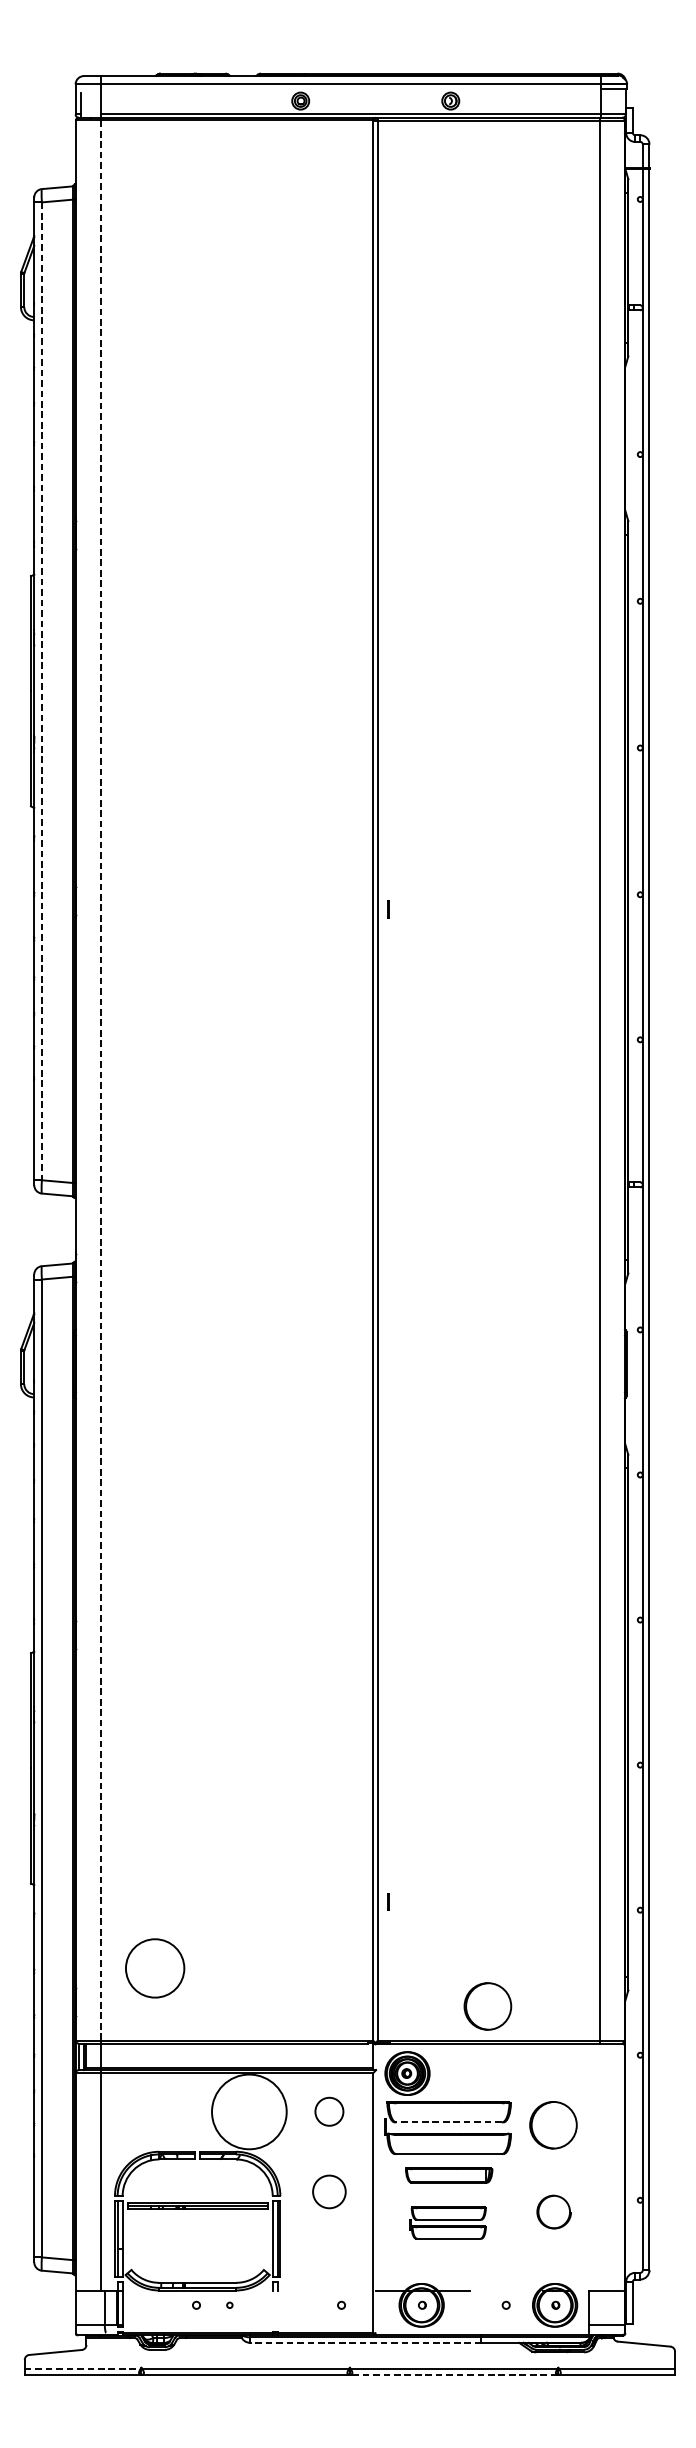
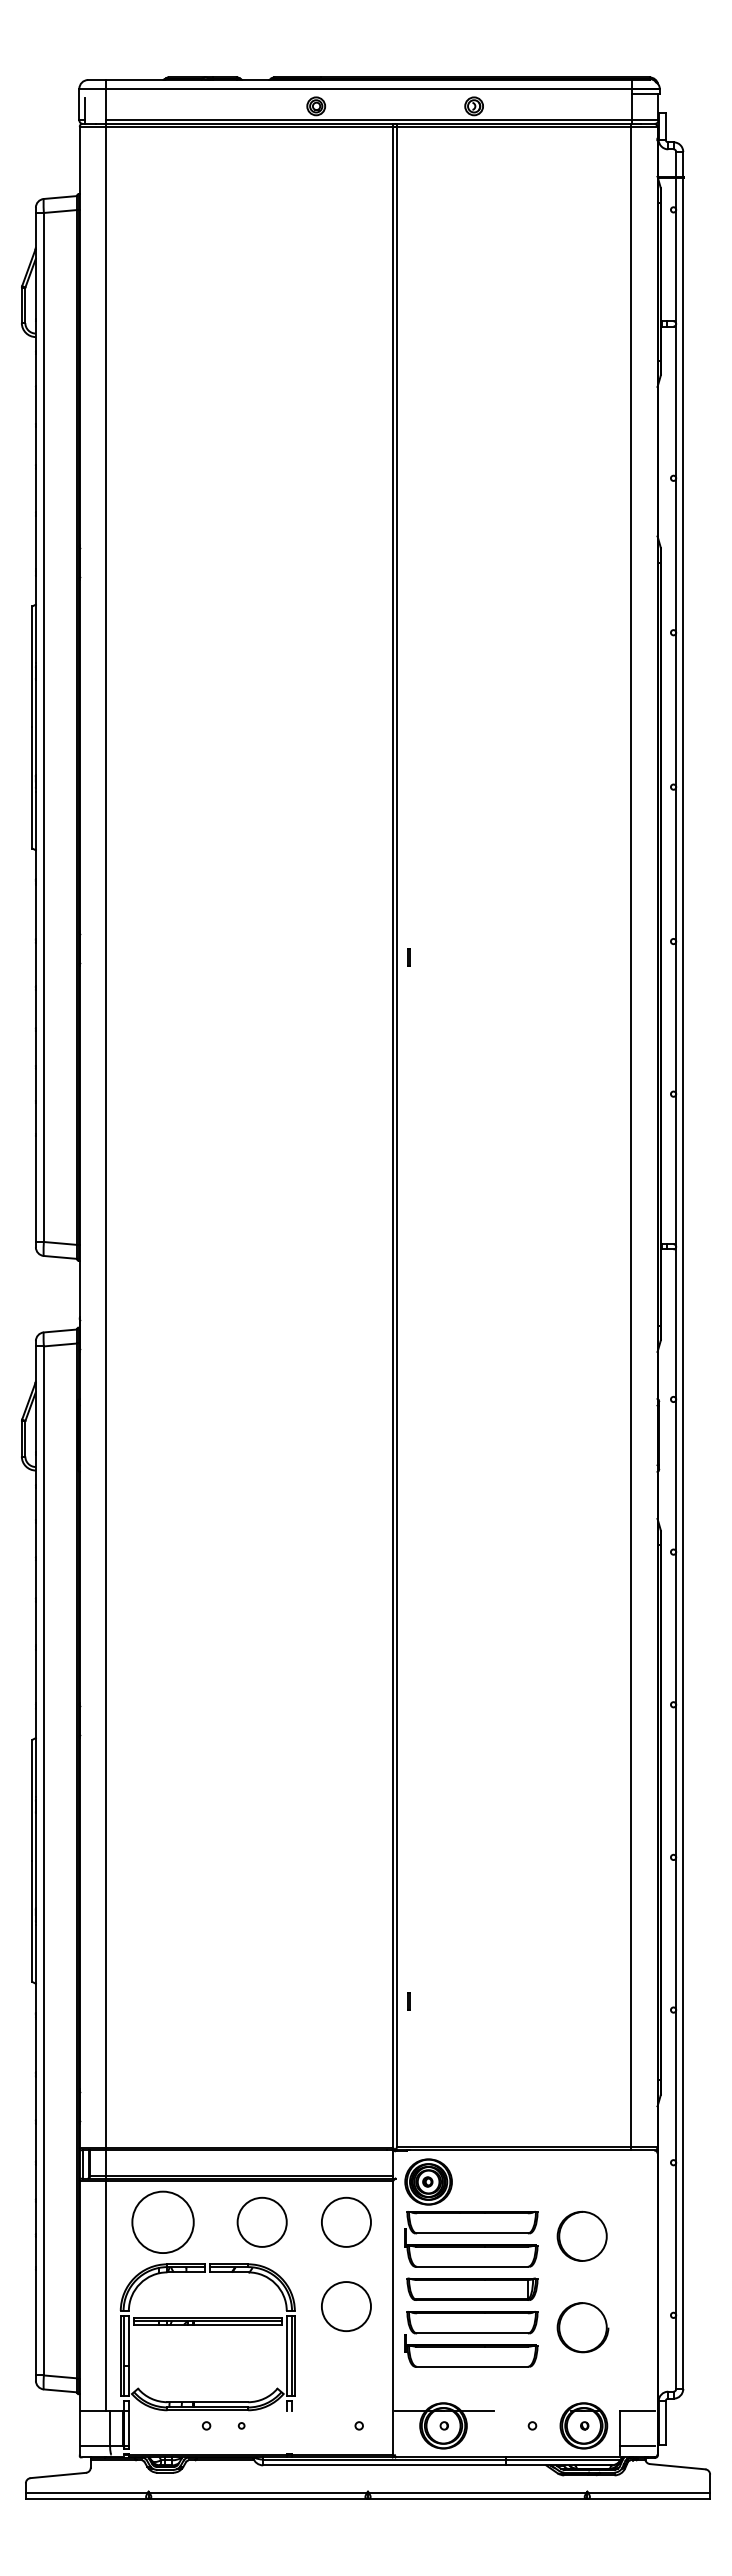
line: (41, 691) -> (43, 727), dashed -> solid
line: (101, 1080) -> (106, 1137), dashed -> solid
circle: (154, 1967) -> (162, 2221), moved
part: (487, 2005) -> (512, 2110), removed
circle: (248, 2111) -> (261, 2221), size x0.62
circle: (329, 2111) -> (346, 2221), size x1.67
line: (448, 2122) -> (471, 2233), dashed -> solid
part: (449, 2174) -> (472, 2288), size x1.43
circle: (329, 2191) -> (346, 2306), size x1.43
part: (553, 2211) -> (582, 2327), size x1.43
part: (448, 2223) -> (471, 2339), size x1.67
line: (365, 2342) -> (384, 2465), dashed -> solid
line: (82, 2369) -> (86, 2493), dashed -> solid
line: (453, 2374) -> (477, 2498), dashed -> solid

